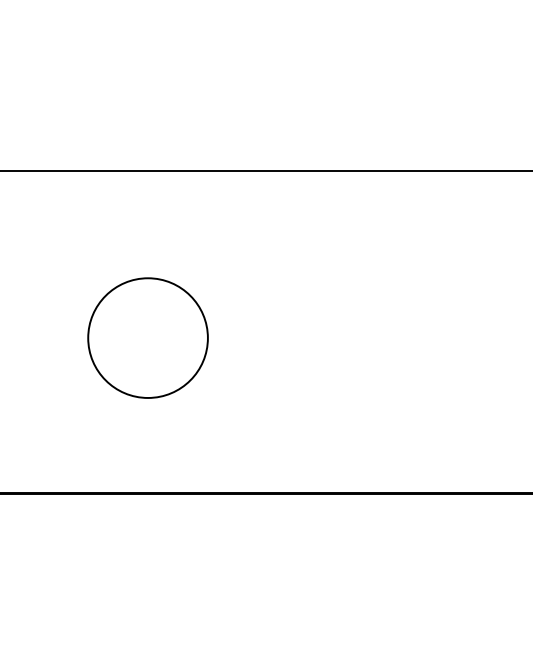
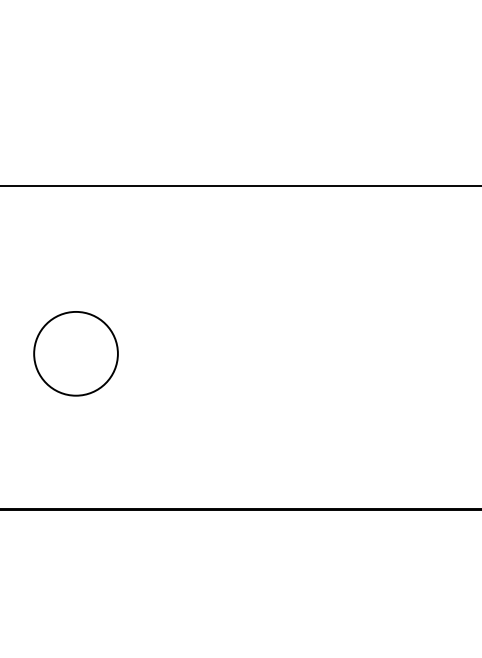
circle: (147, 337) -> (75, 353), size x0.7

